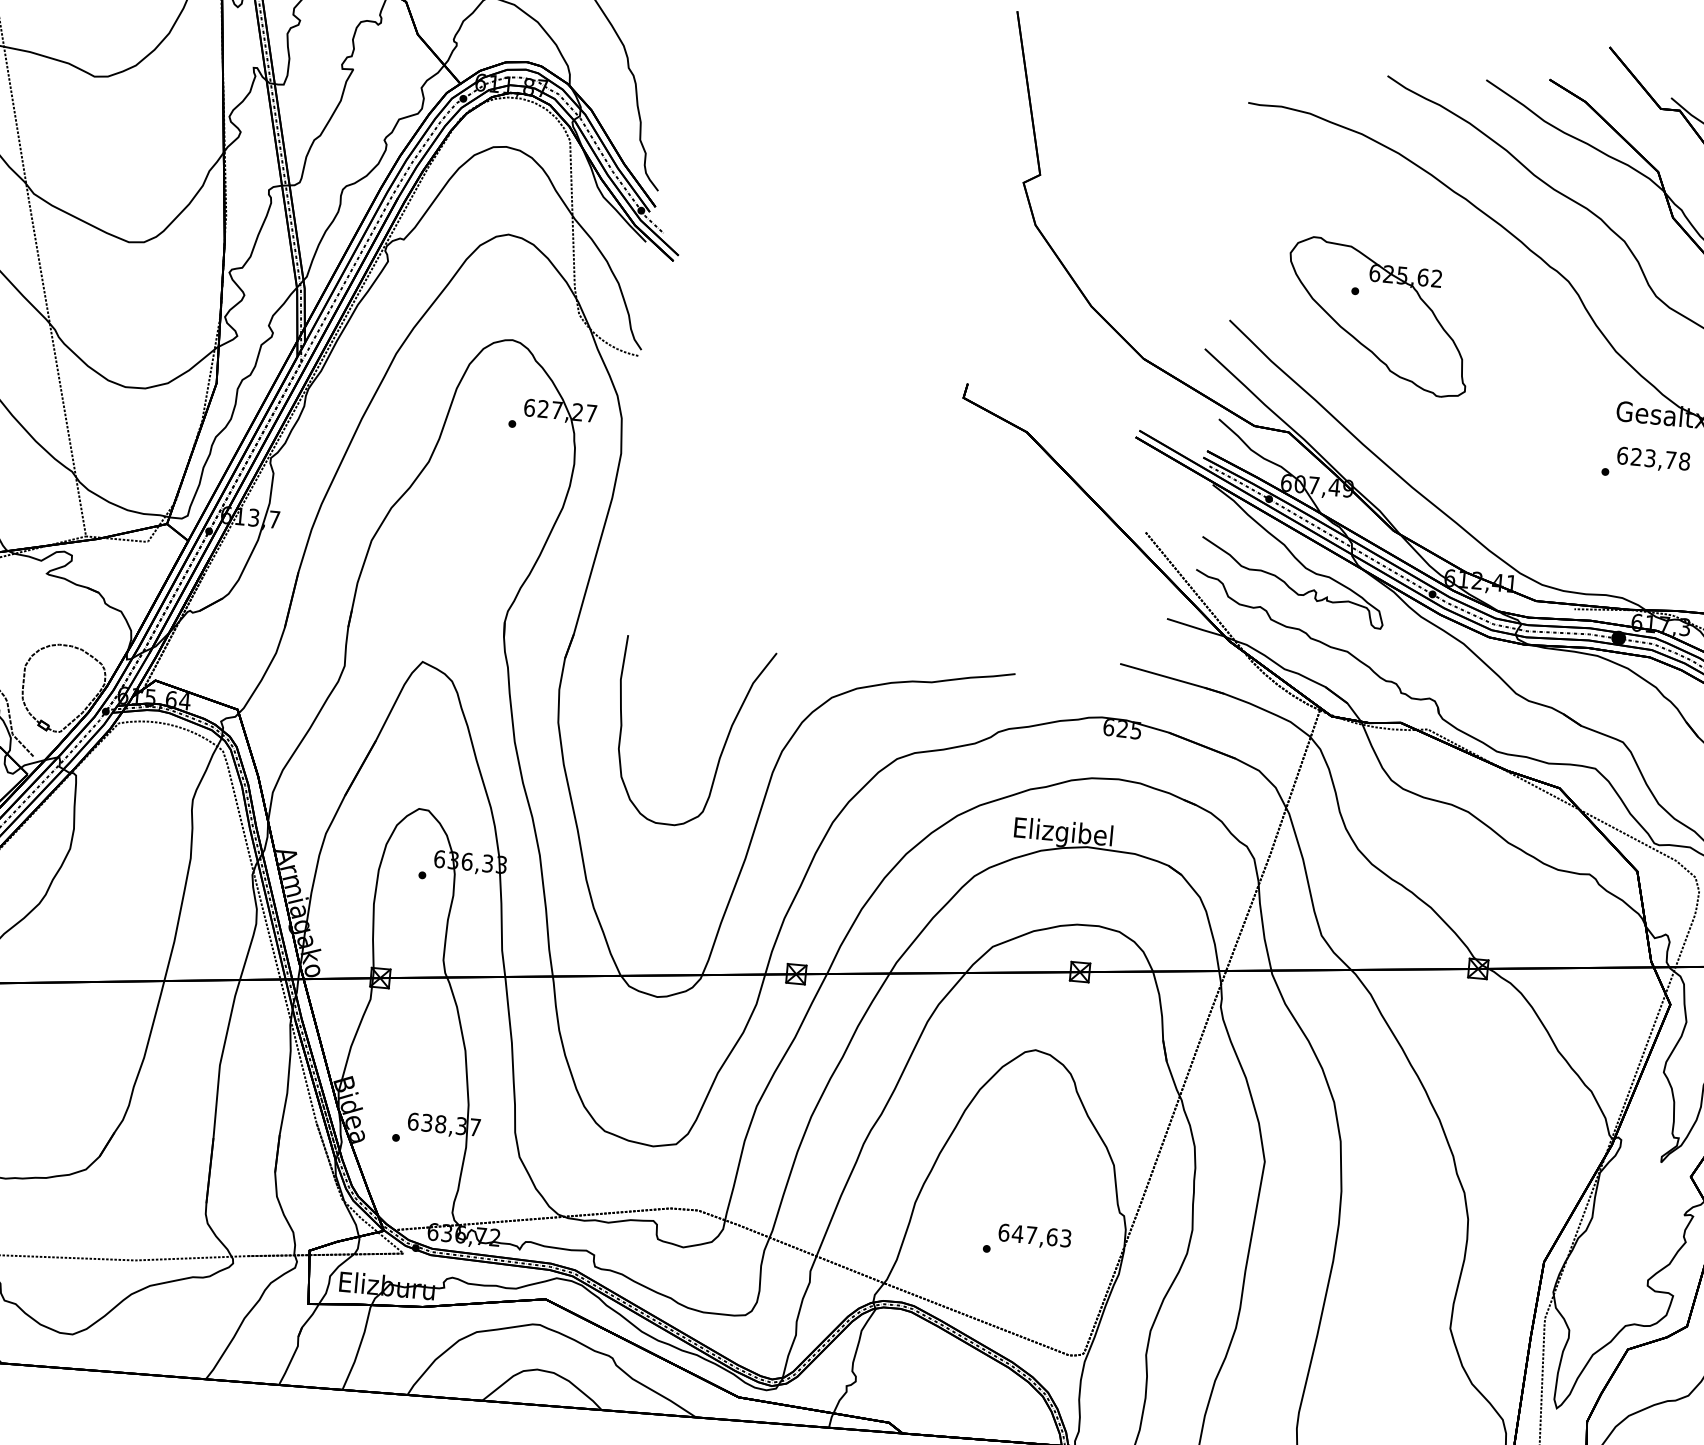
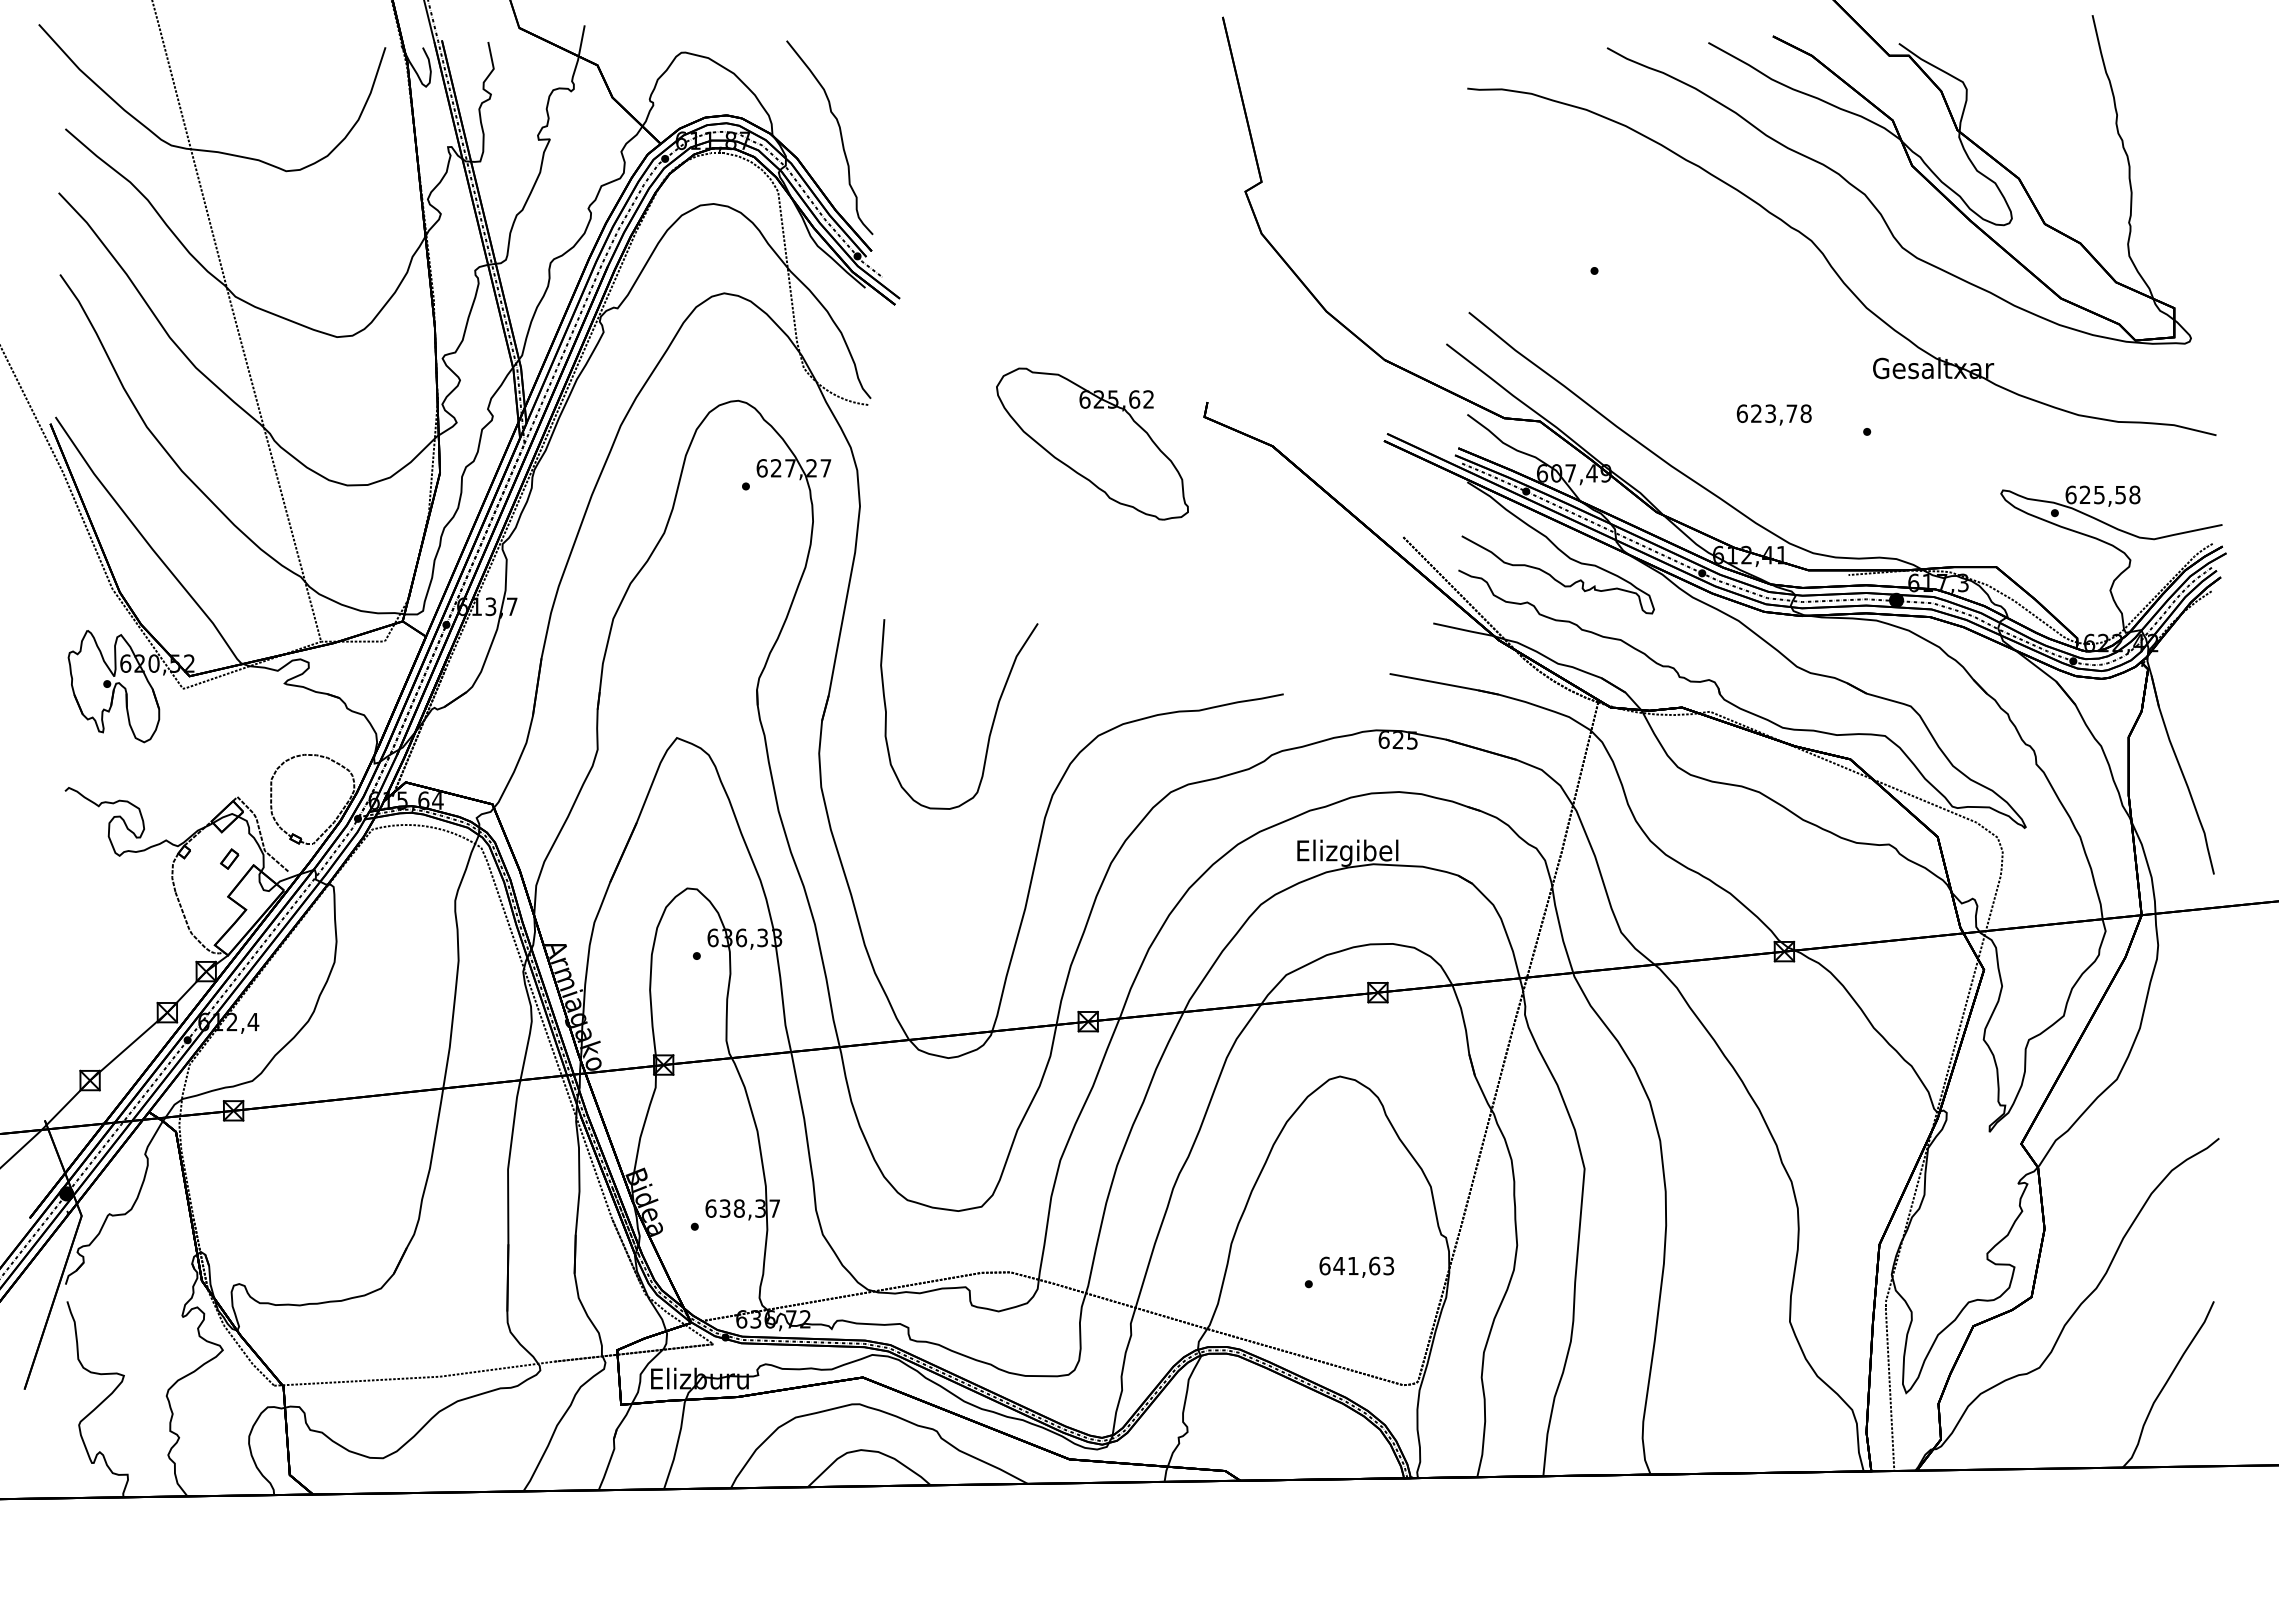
part: (1378, 316) -> (1092, 443), moved
text: (1652, 459) -> (1773, 414), moved
curve: (723, 744) -> (992, 721), moved
text: (1031, 1235) -> (1353, 1266), 647,63 -> 641,63

